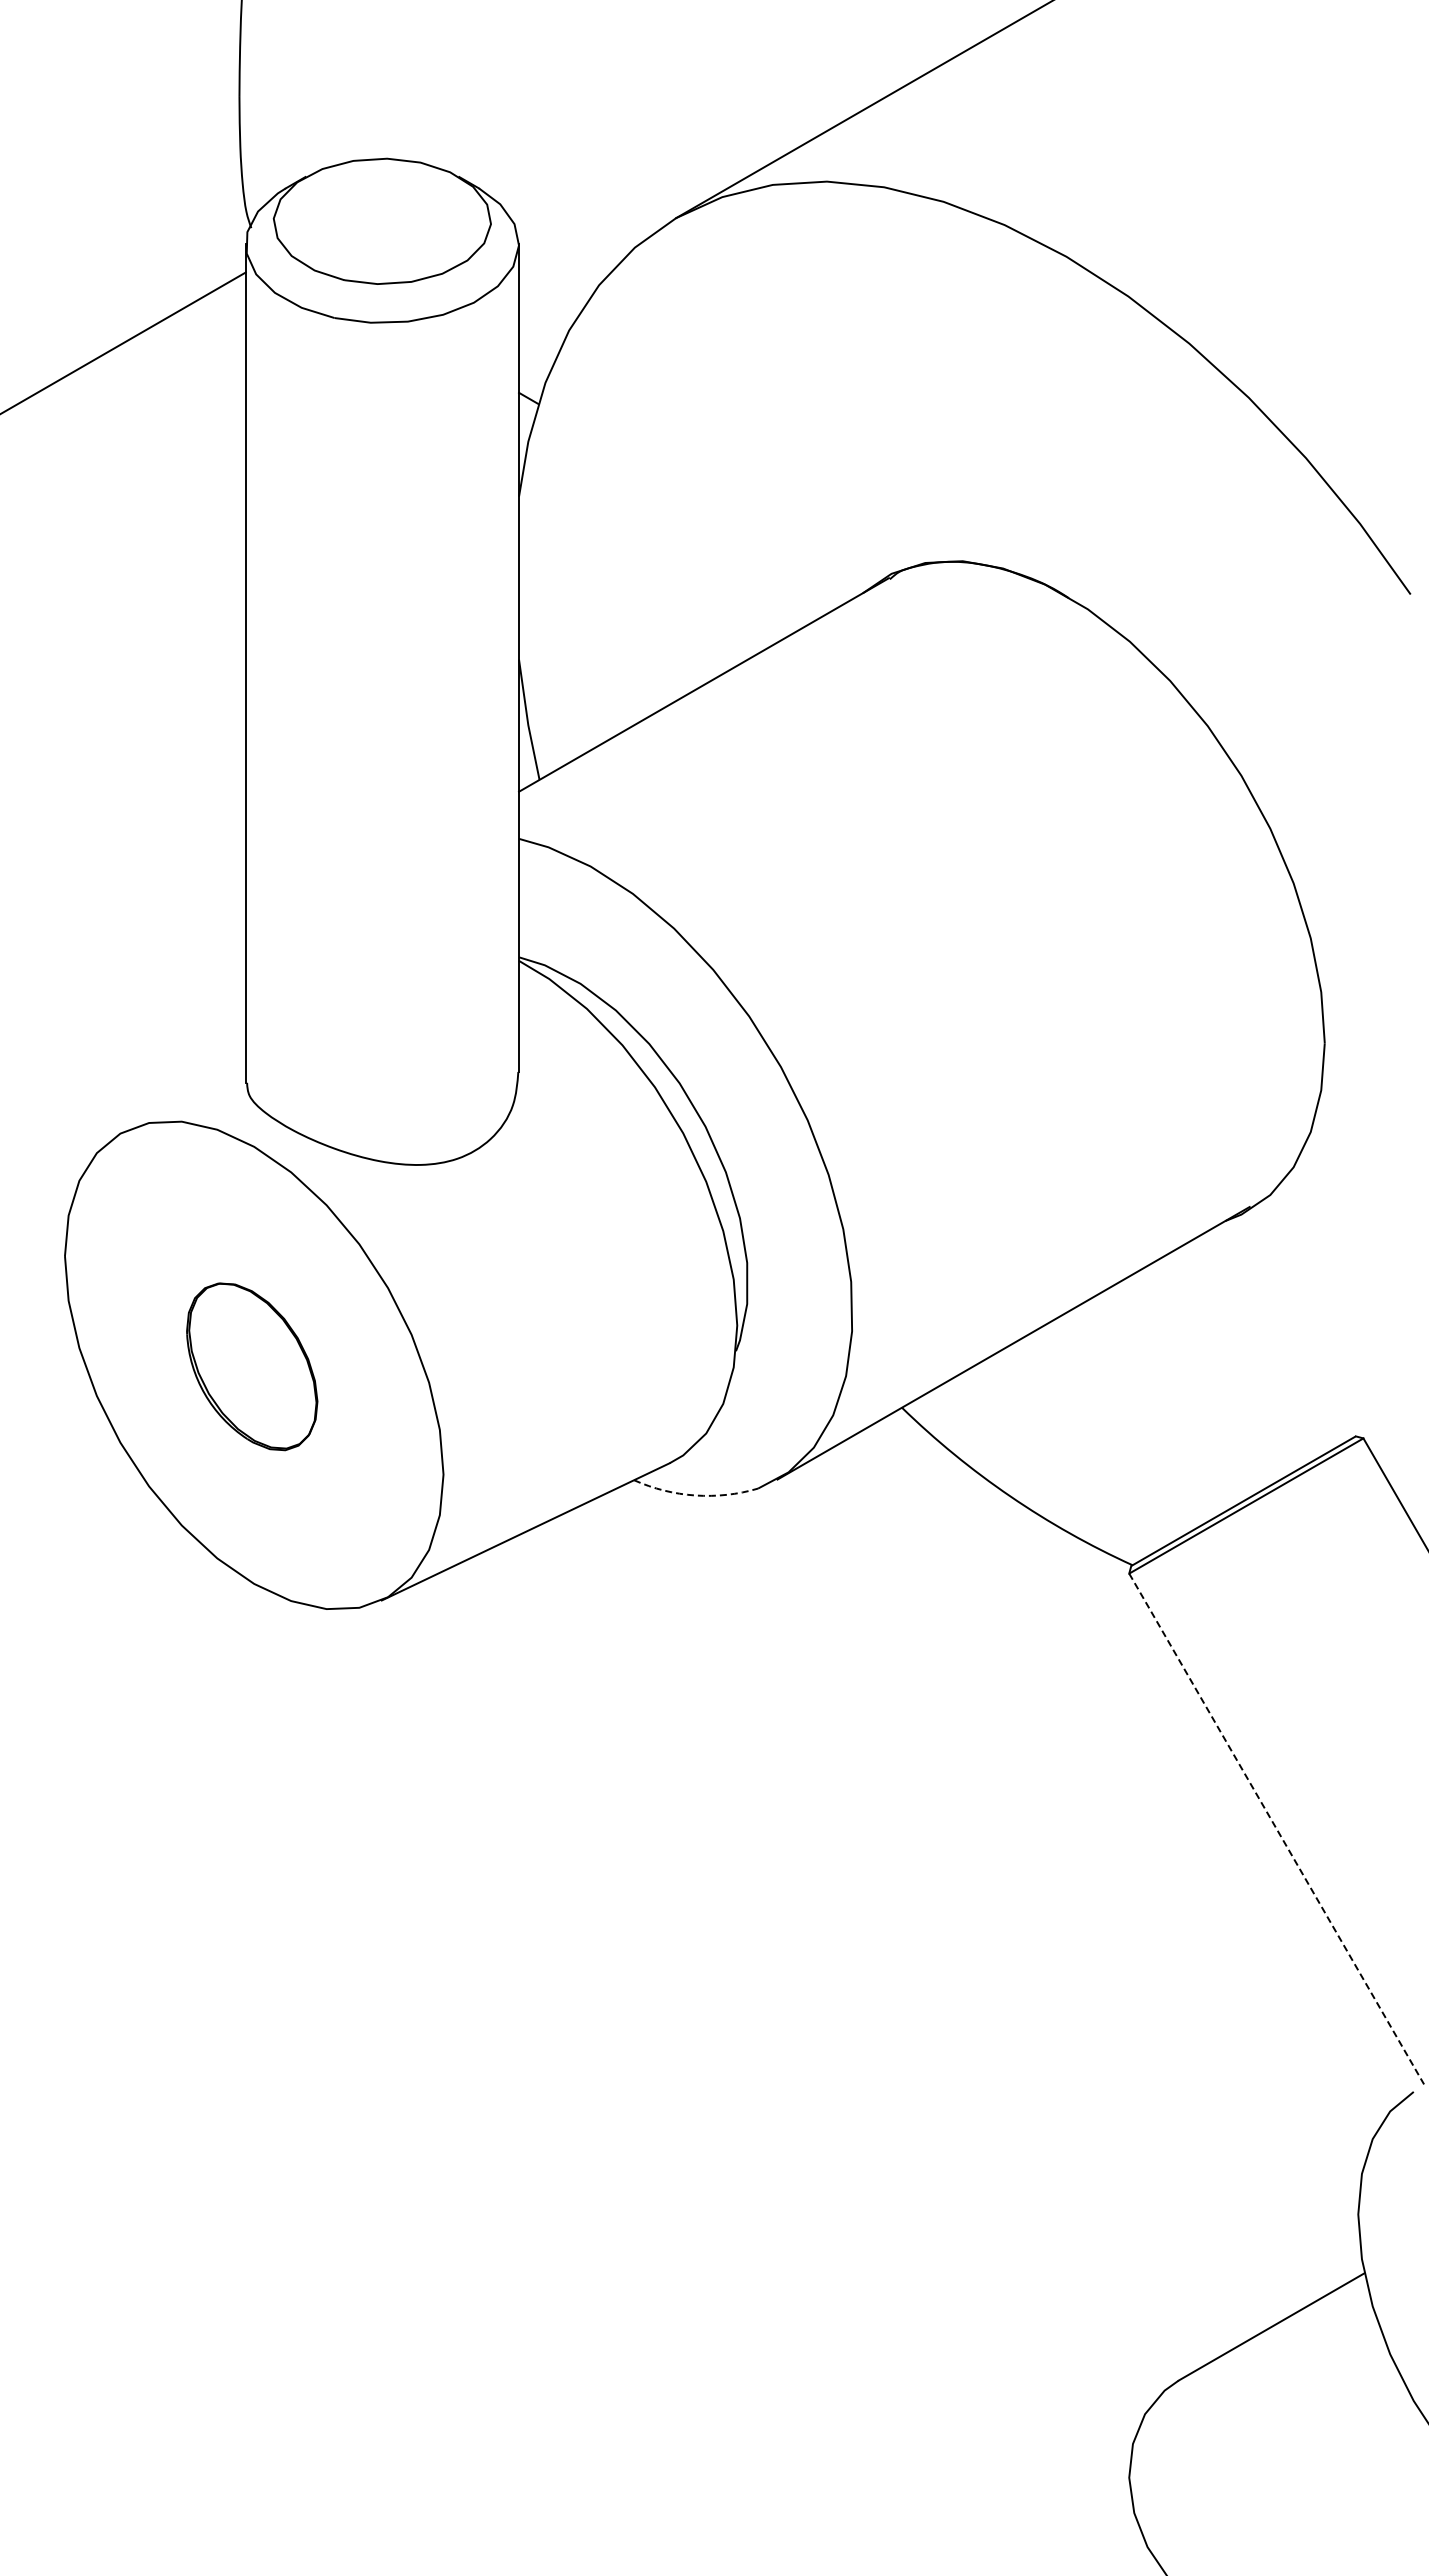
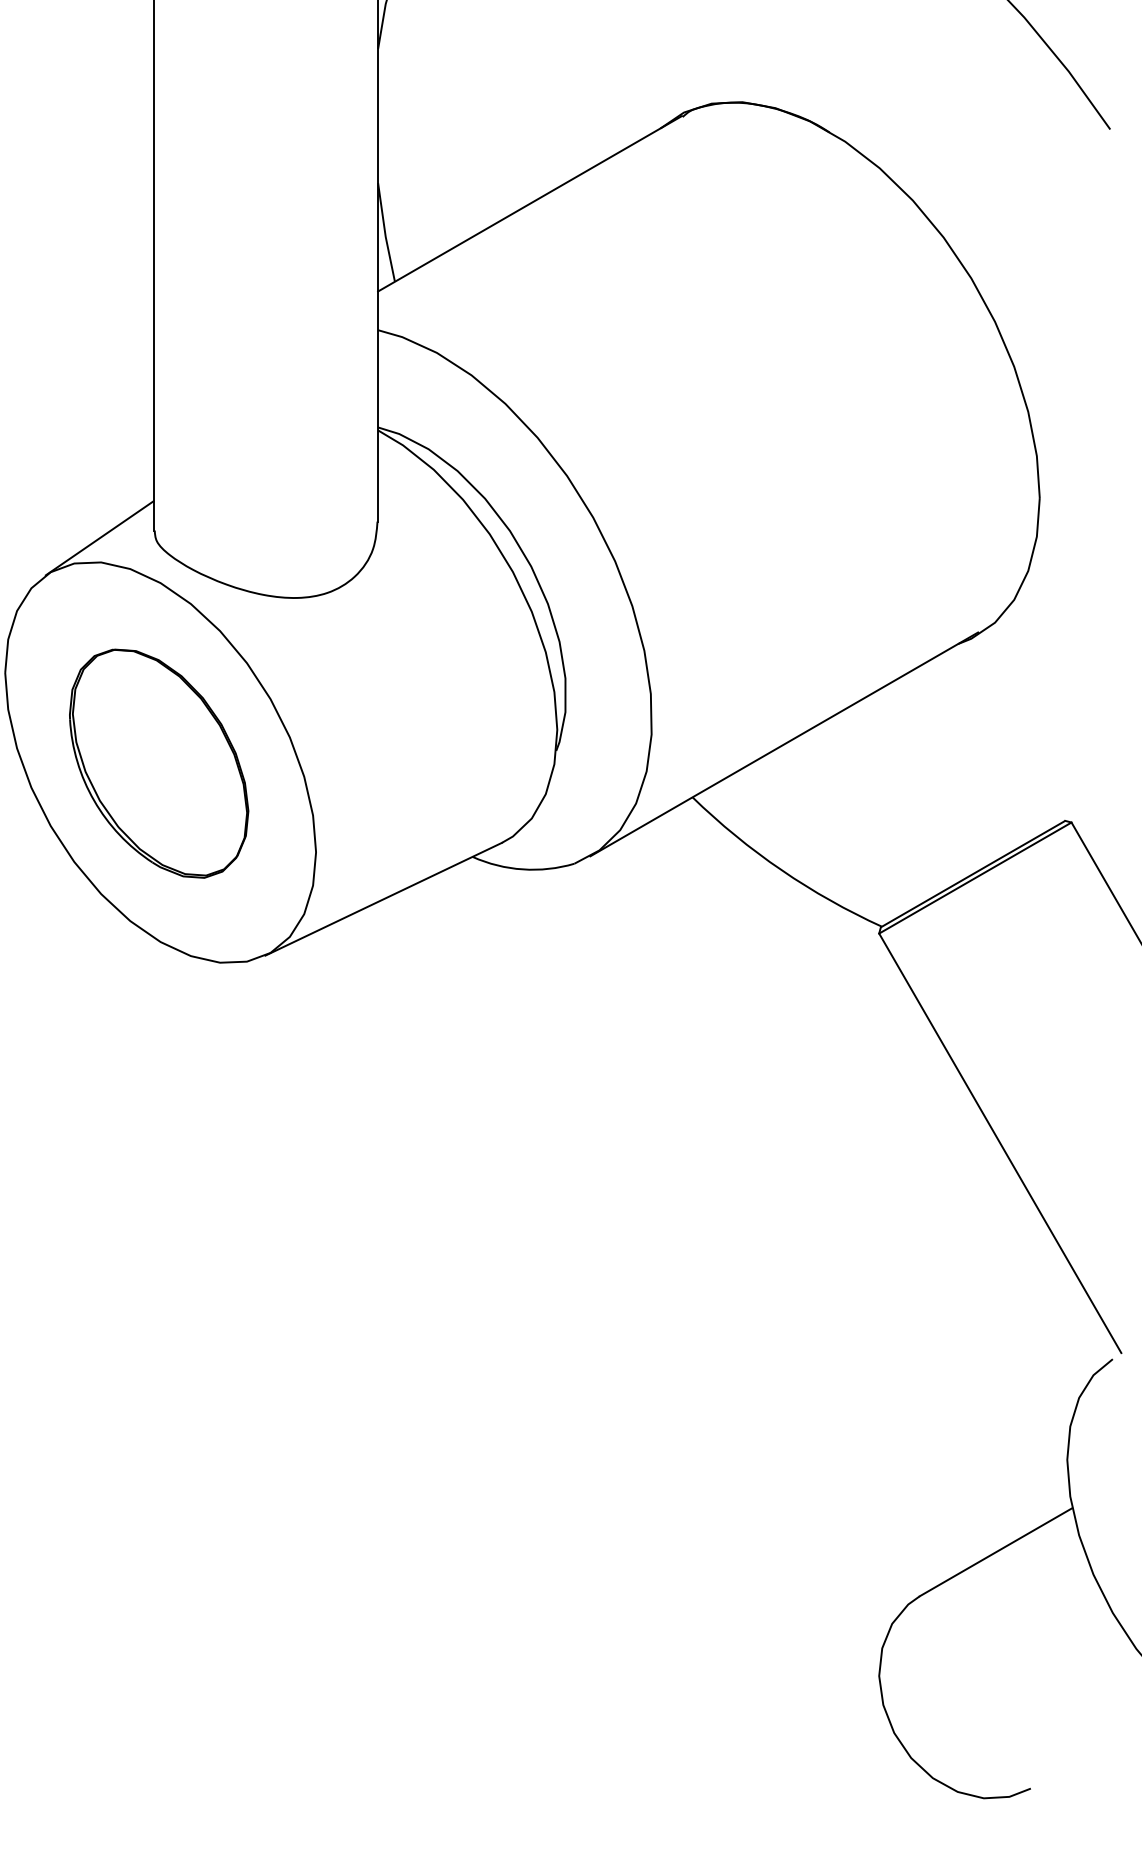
line: (179, 1092) -> (99, 538), added
part: (251, 1366) -> (158, 763), size x1.67
arc: (695, 1495) -> (523, 869), dashed -> solid
line: (1276, 1829) -> (1000, 1143), dashed -> solid

